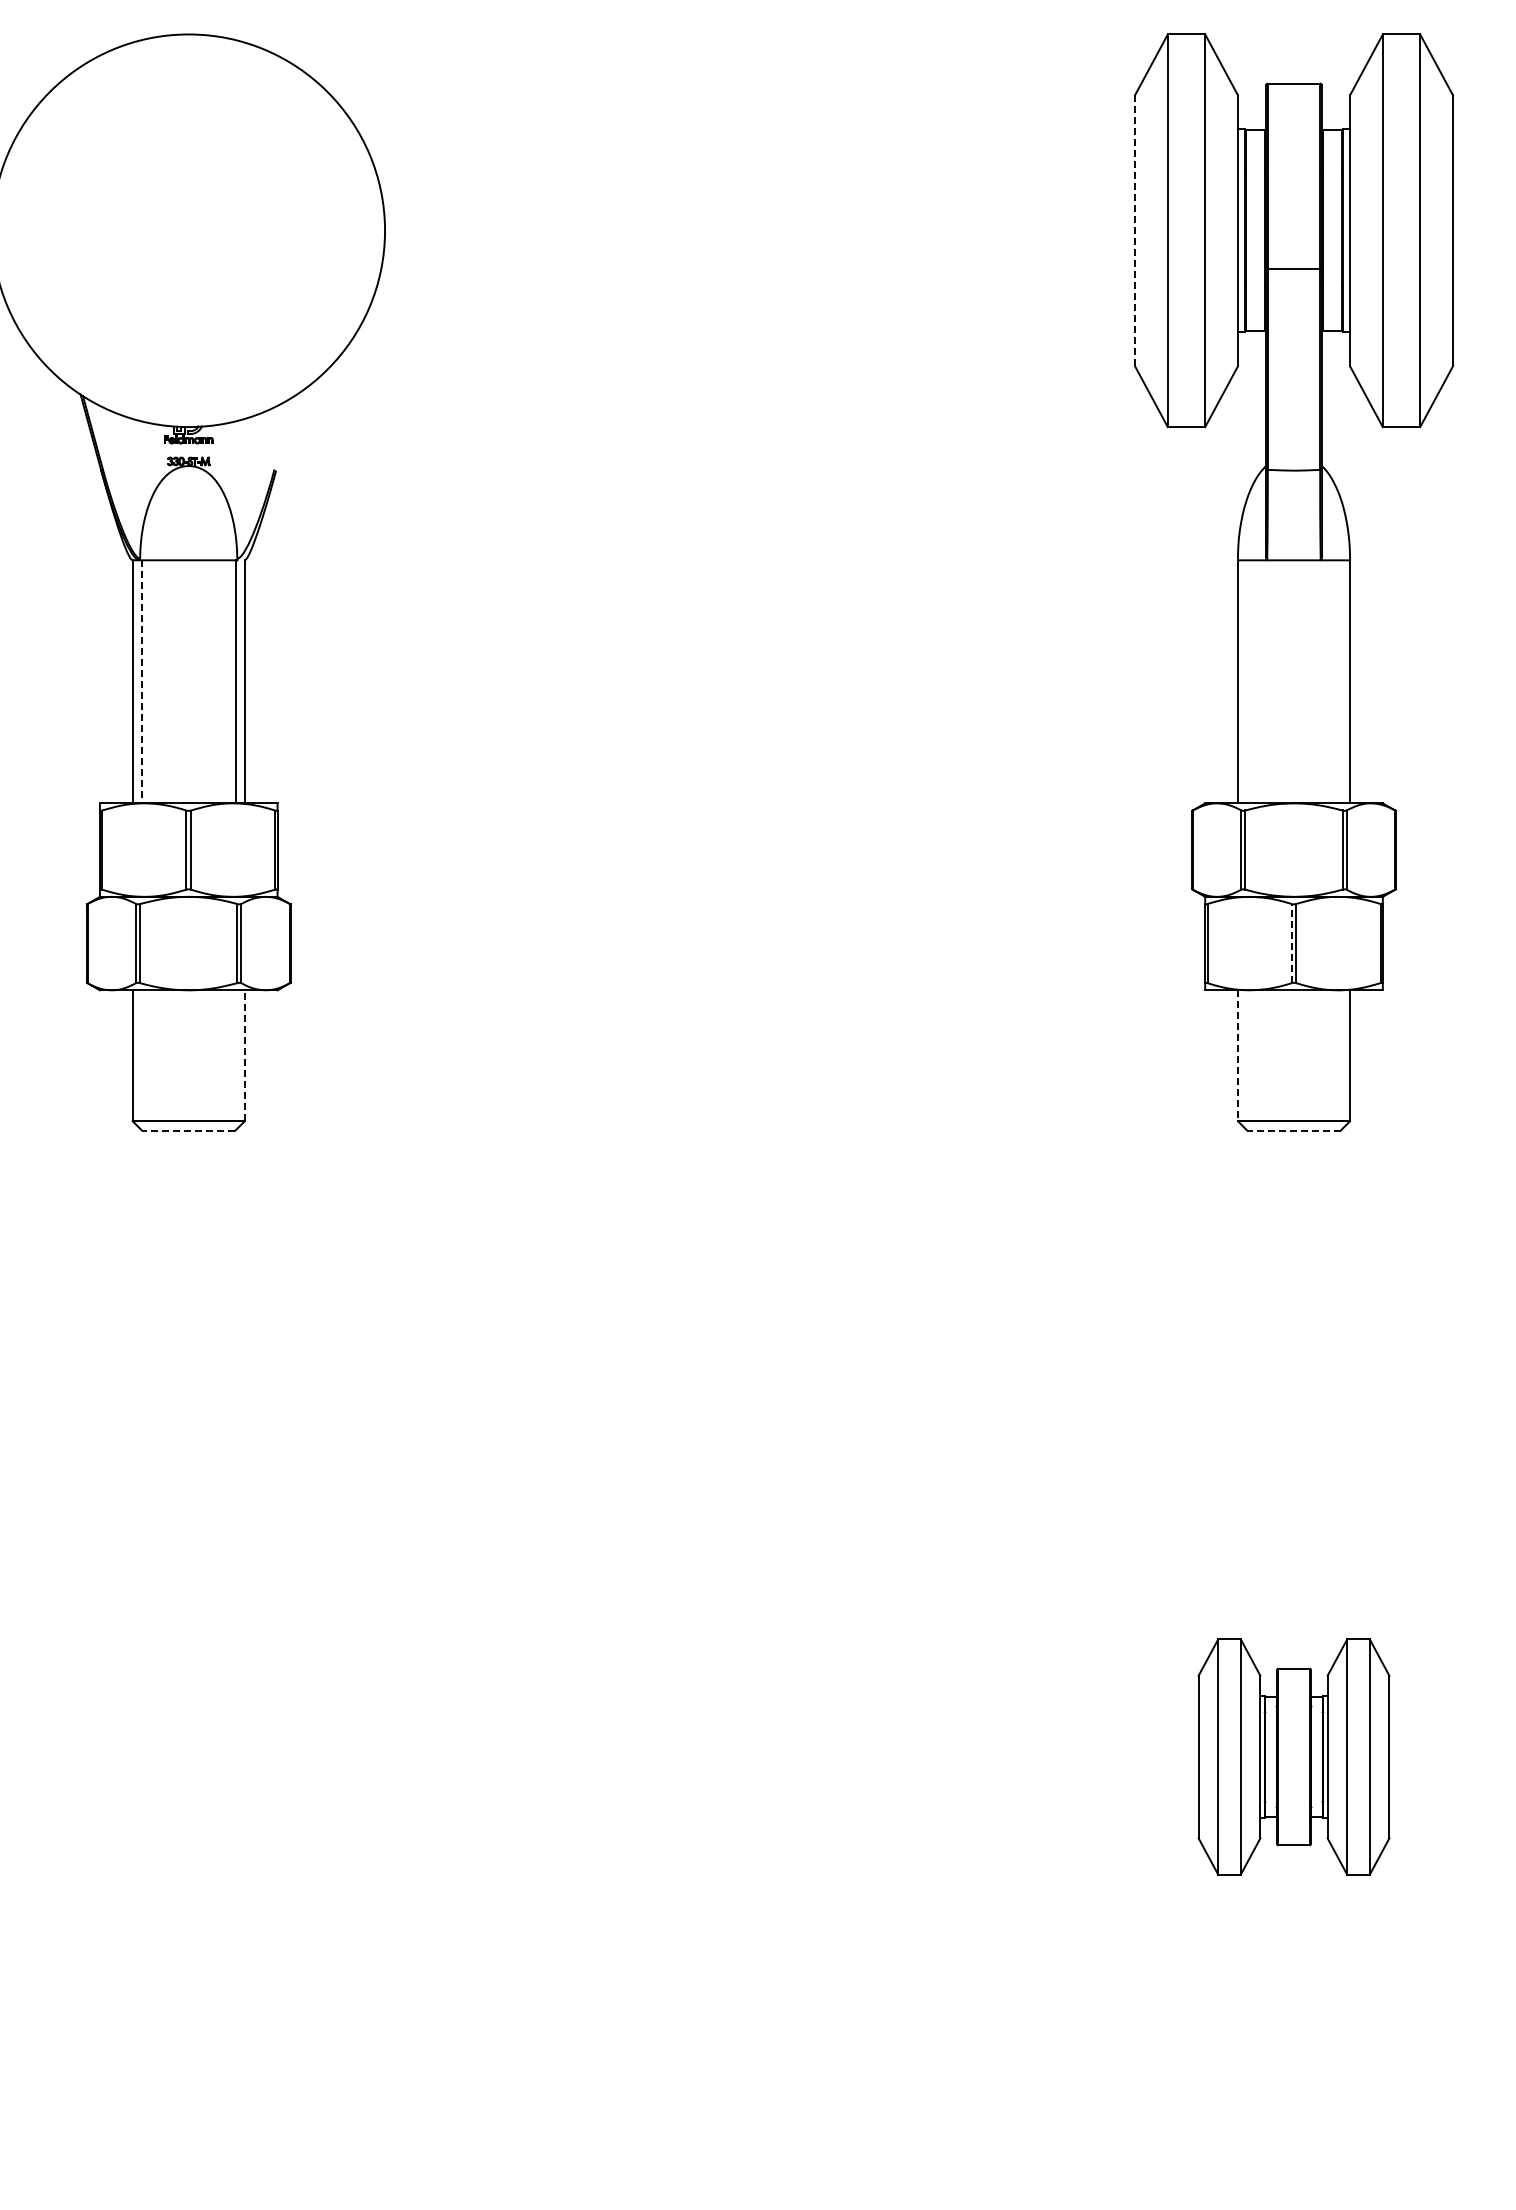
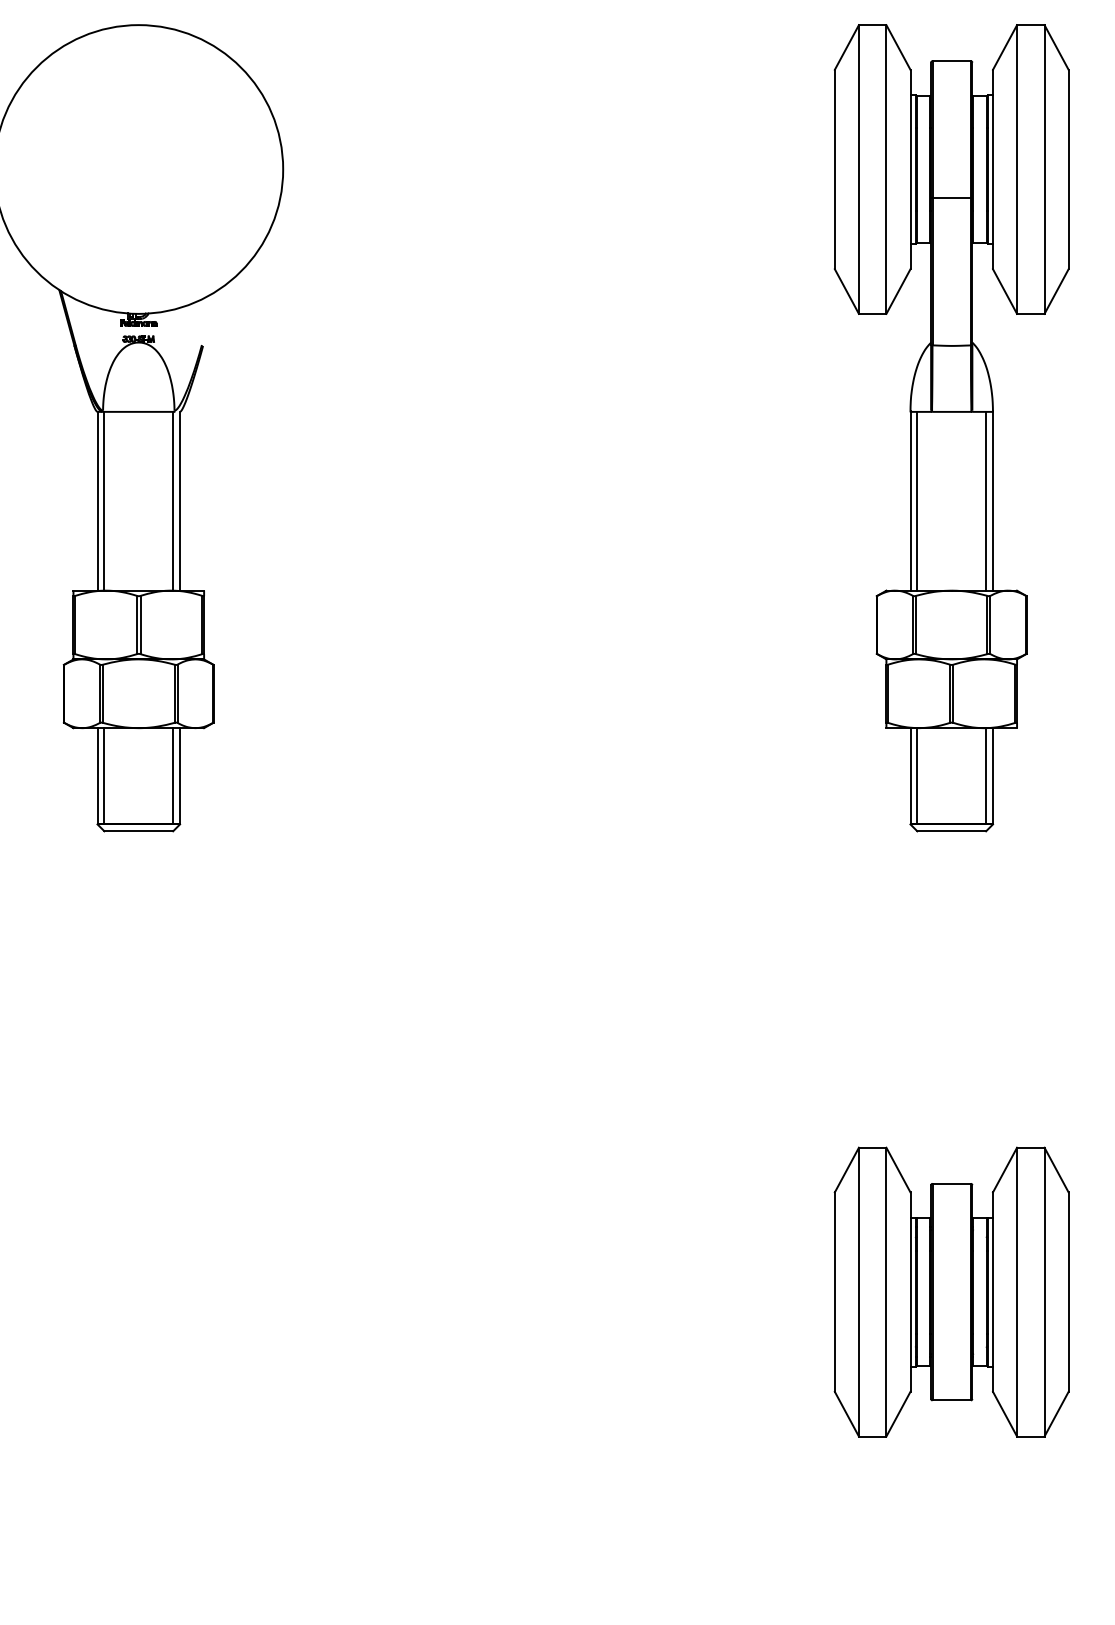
line: (1135, 230) -> (835, 169), dashed -> solid
line: (141, 681) -> (104, 501), dashed -> solid
line: (1246, 681) -> (916, 501), added
line: (1341, 681) -> (986, 501), added
line: (1291, 943) -> (949, 693), dashed -> solid
line: (141, 1055) -> (104, 776), added
line: (235, 1055) -> (173, 776), added
line: (244, 1055) -> (179, 776), dashed -> solid
line: (1246, 1055) -> (916, 776), added
line: (1341, 1055) -> (986, 776), added
line: (1237, 1056) -> (910, 776), dashed -> solid
line: (188, 1130) -> (138, 831), dashed -> solid
line: (1294, 1130) -> (952, 831), dashed -> solid
part: (1293, 1756) -> (951, 1291), size x1.67

